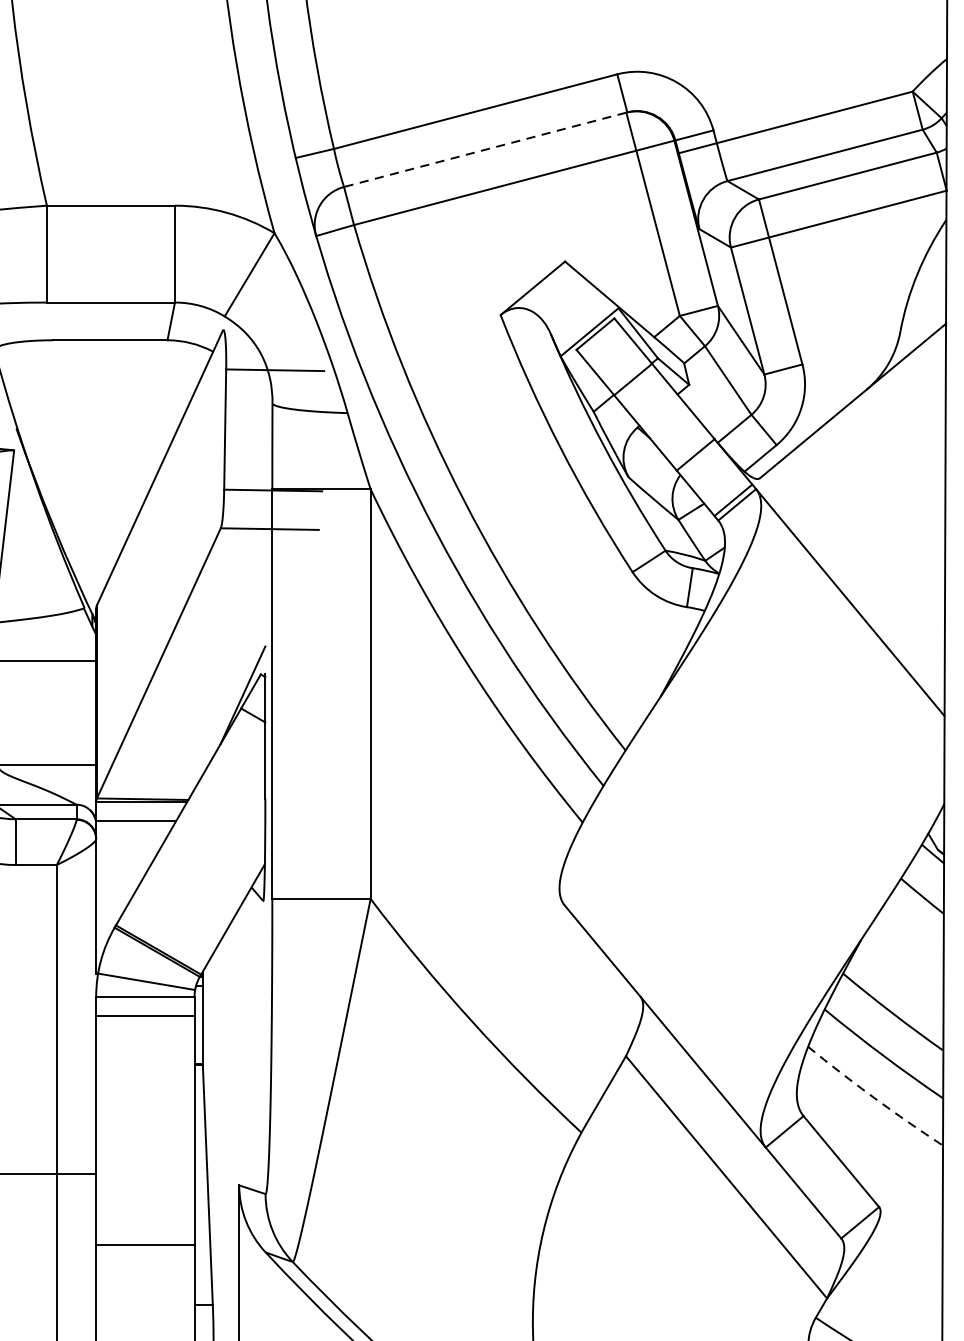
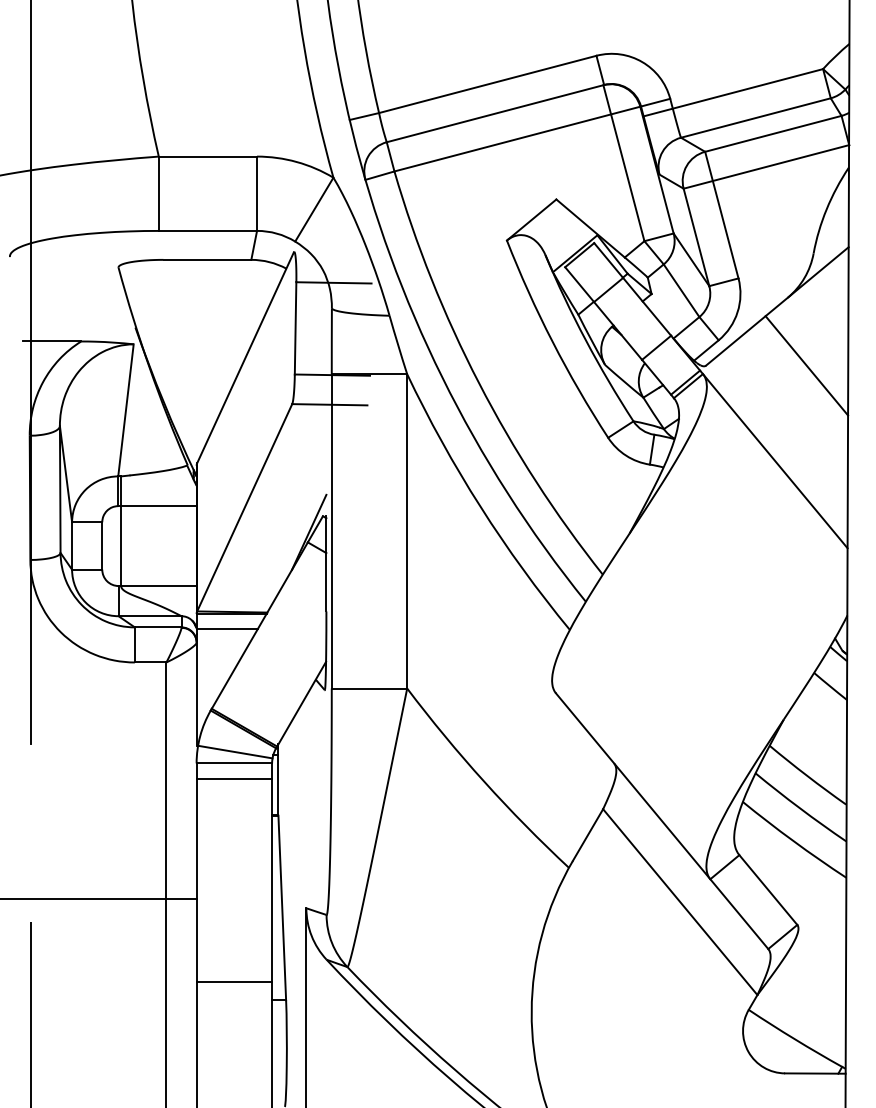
line: (485, 149) -> (495, 113), dashed -> solid
line: (891, 477) -> (806, 365), added
arc: (874, 1098) -> (793, 841), dashed -> solid
line: (145, 1245) -> (234, 982), moved

